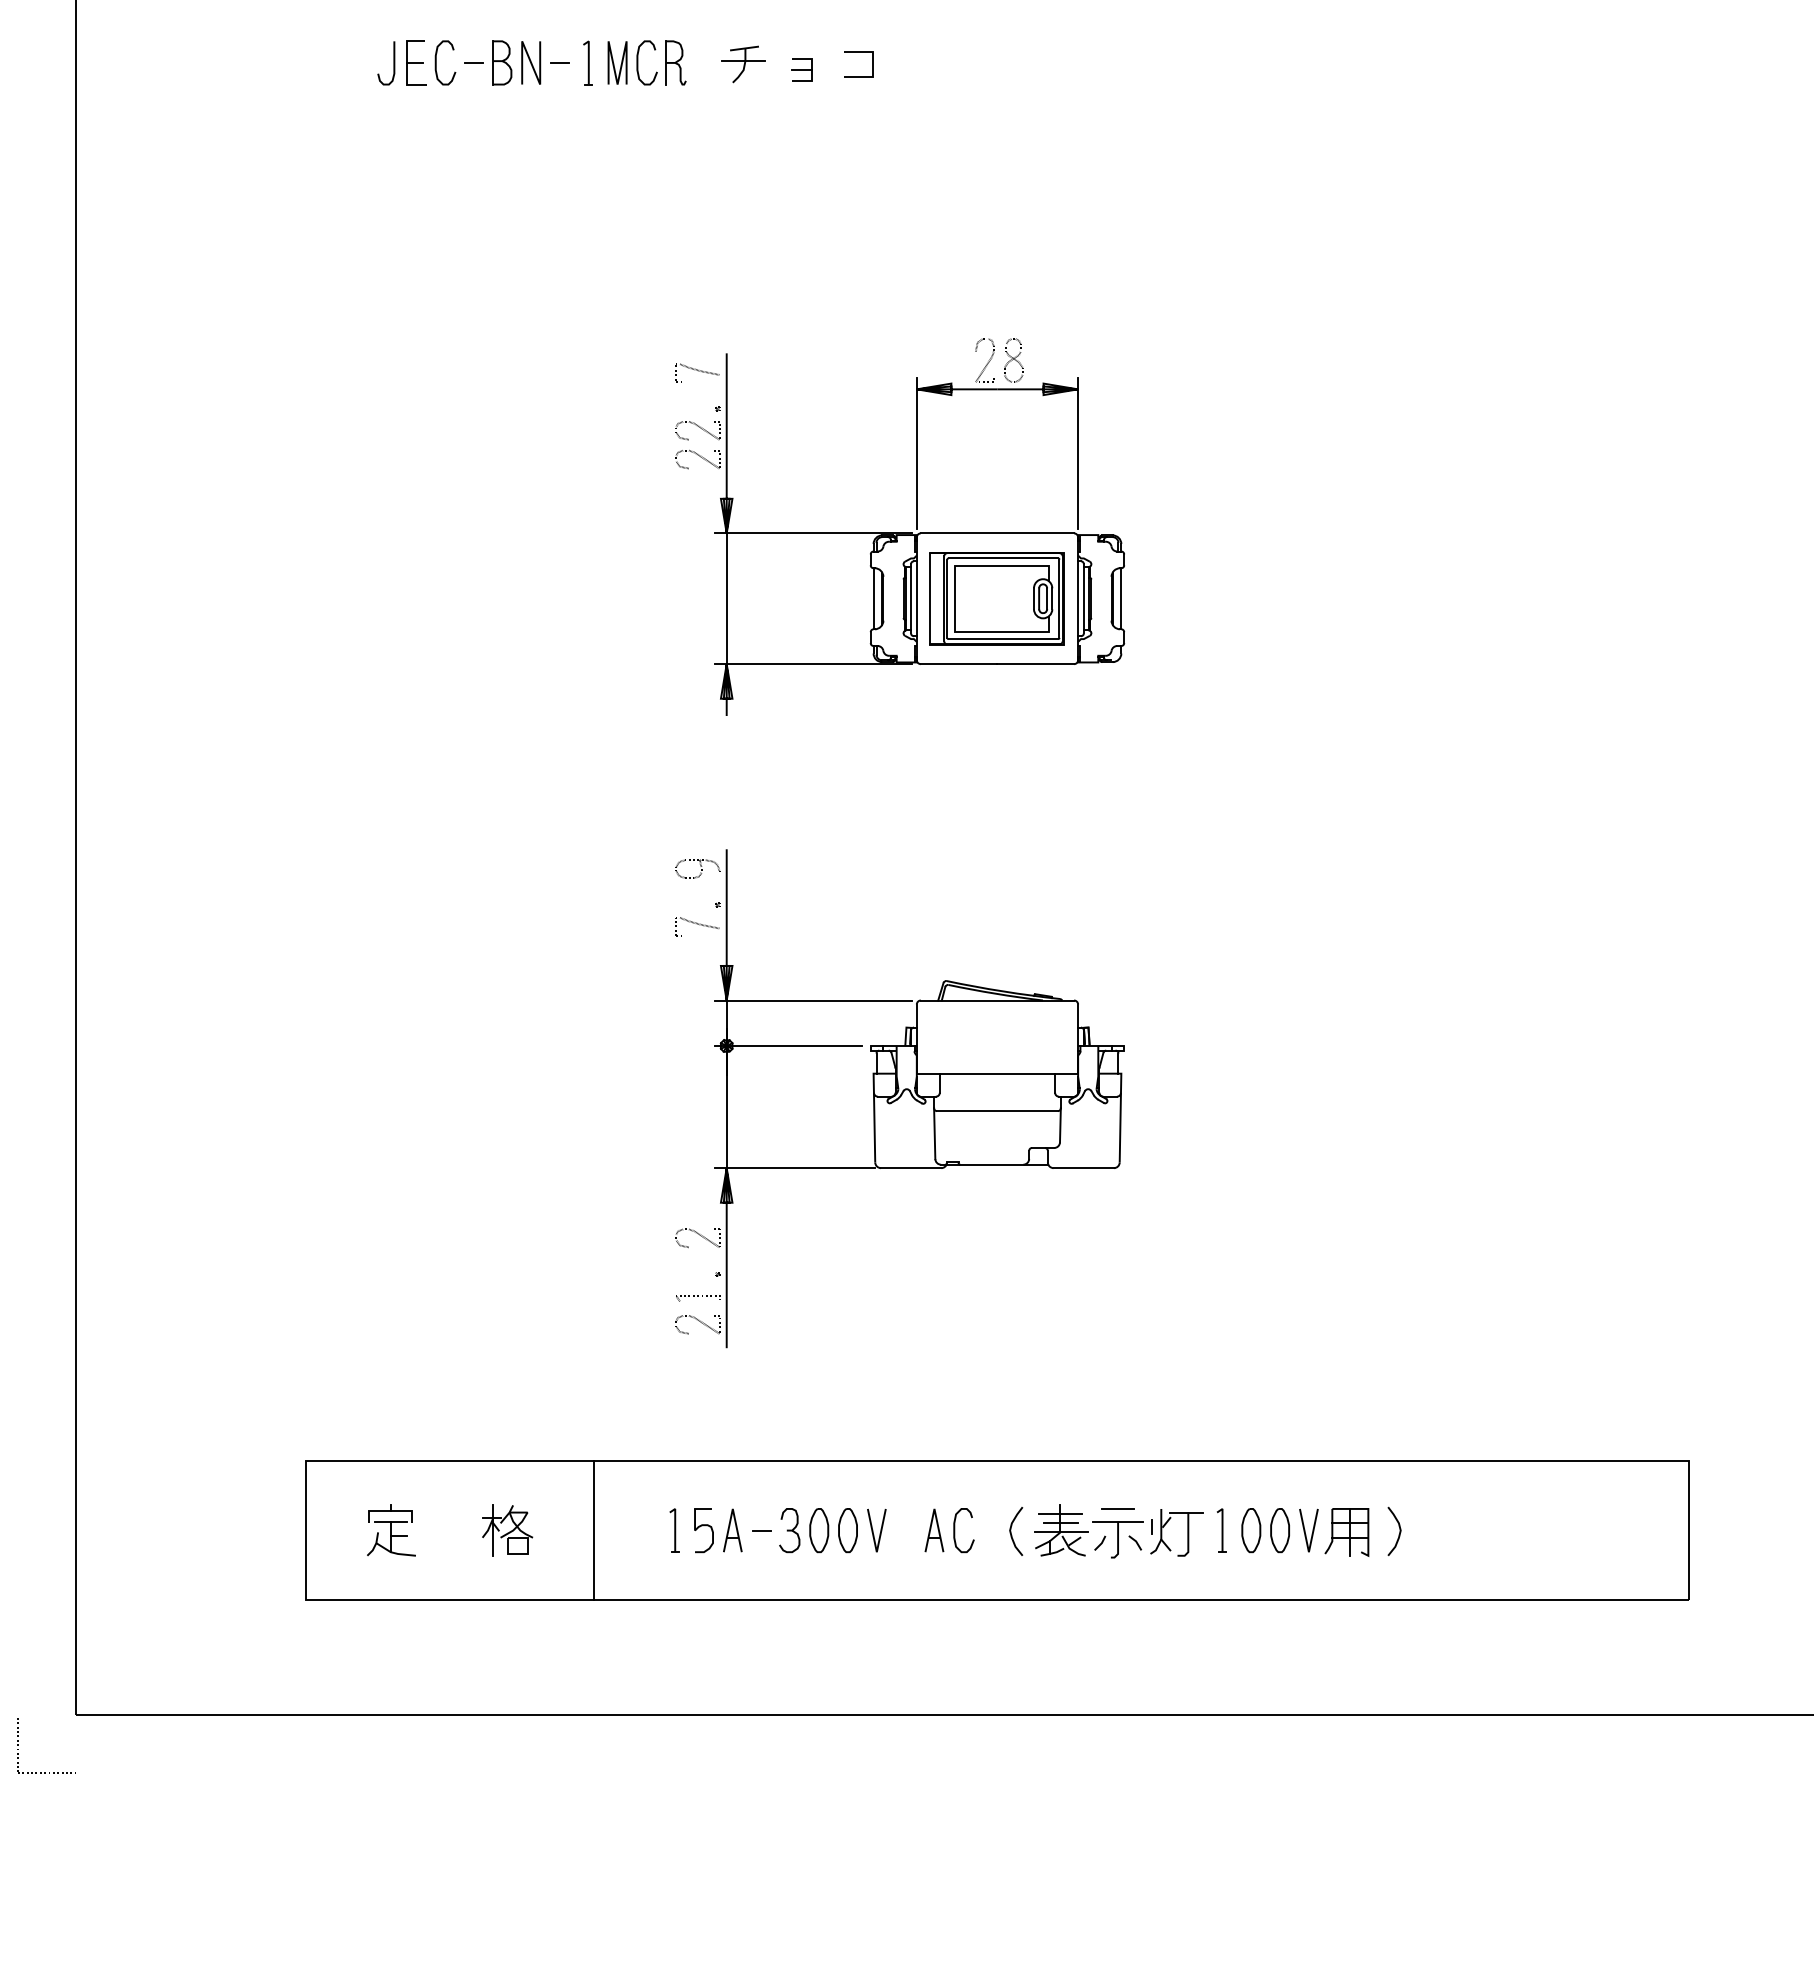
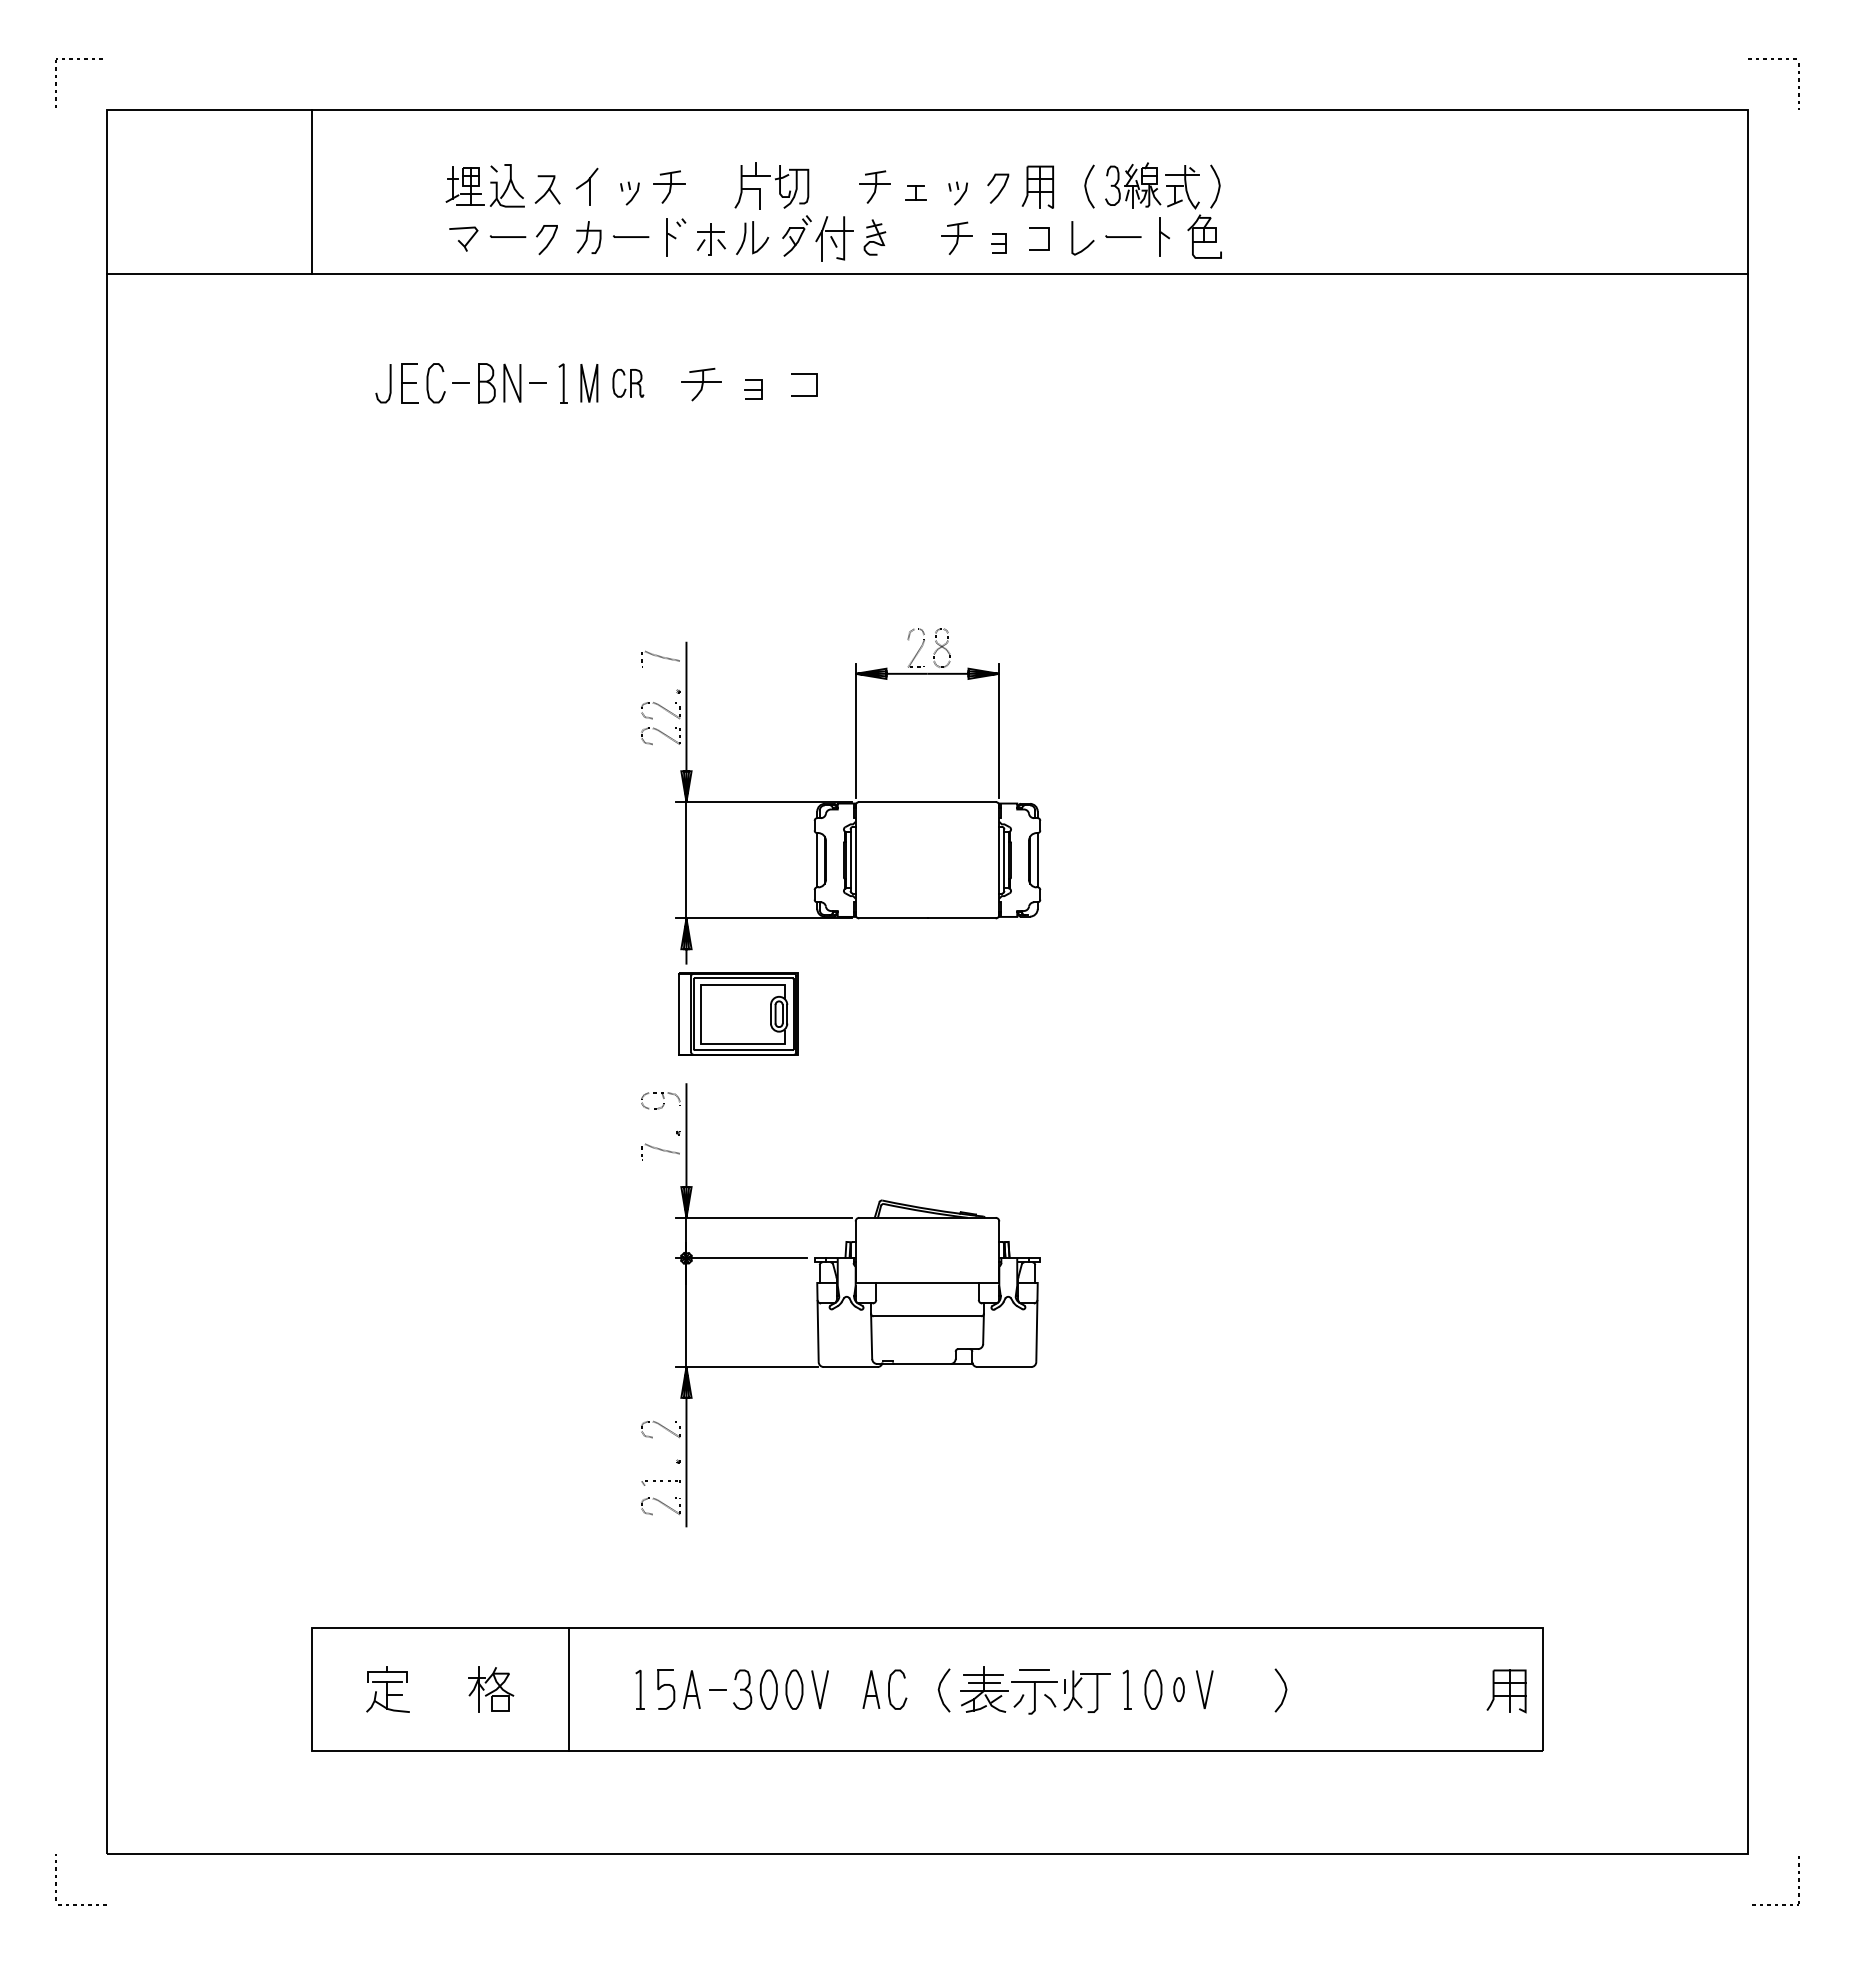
part: (661, 63) -> (628, 383), size x0.7
part: (997, 597) -> (738, 1013), moved
part: (1279, 1530) -> (1178, 1689), size x0.6
part: (1346, 1532) -> (1506, 1691), moved

